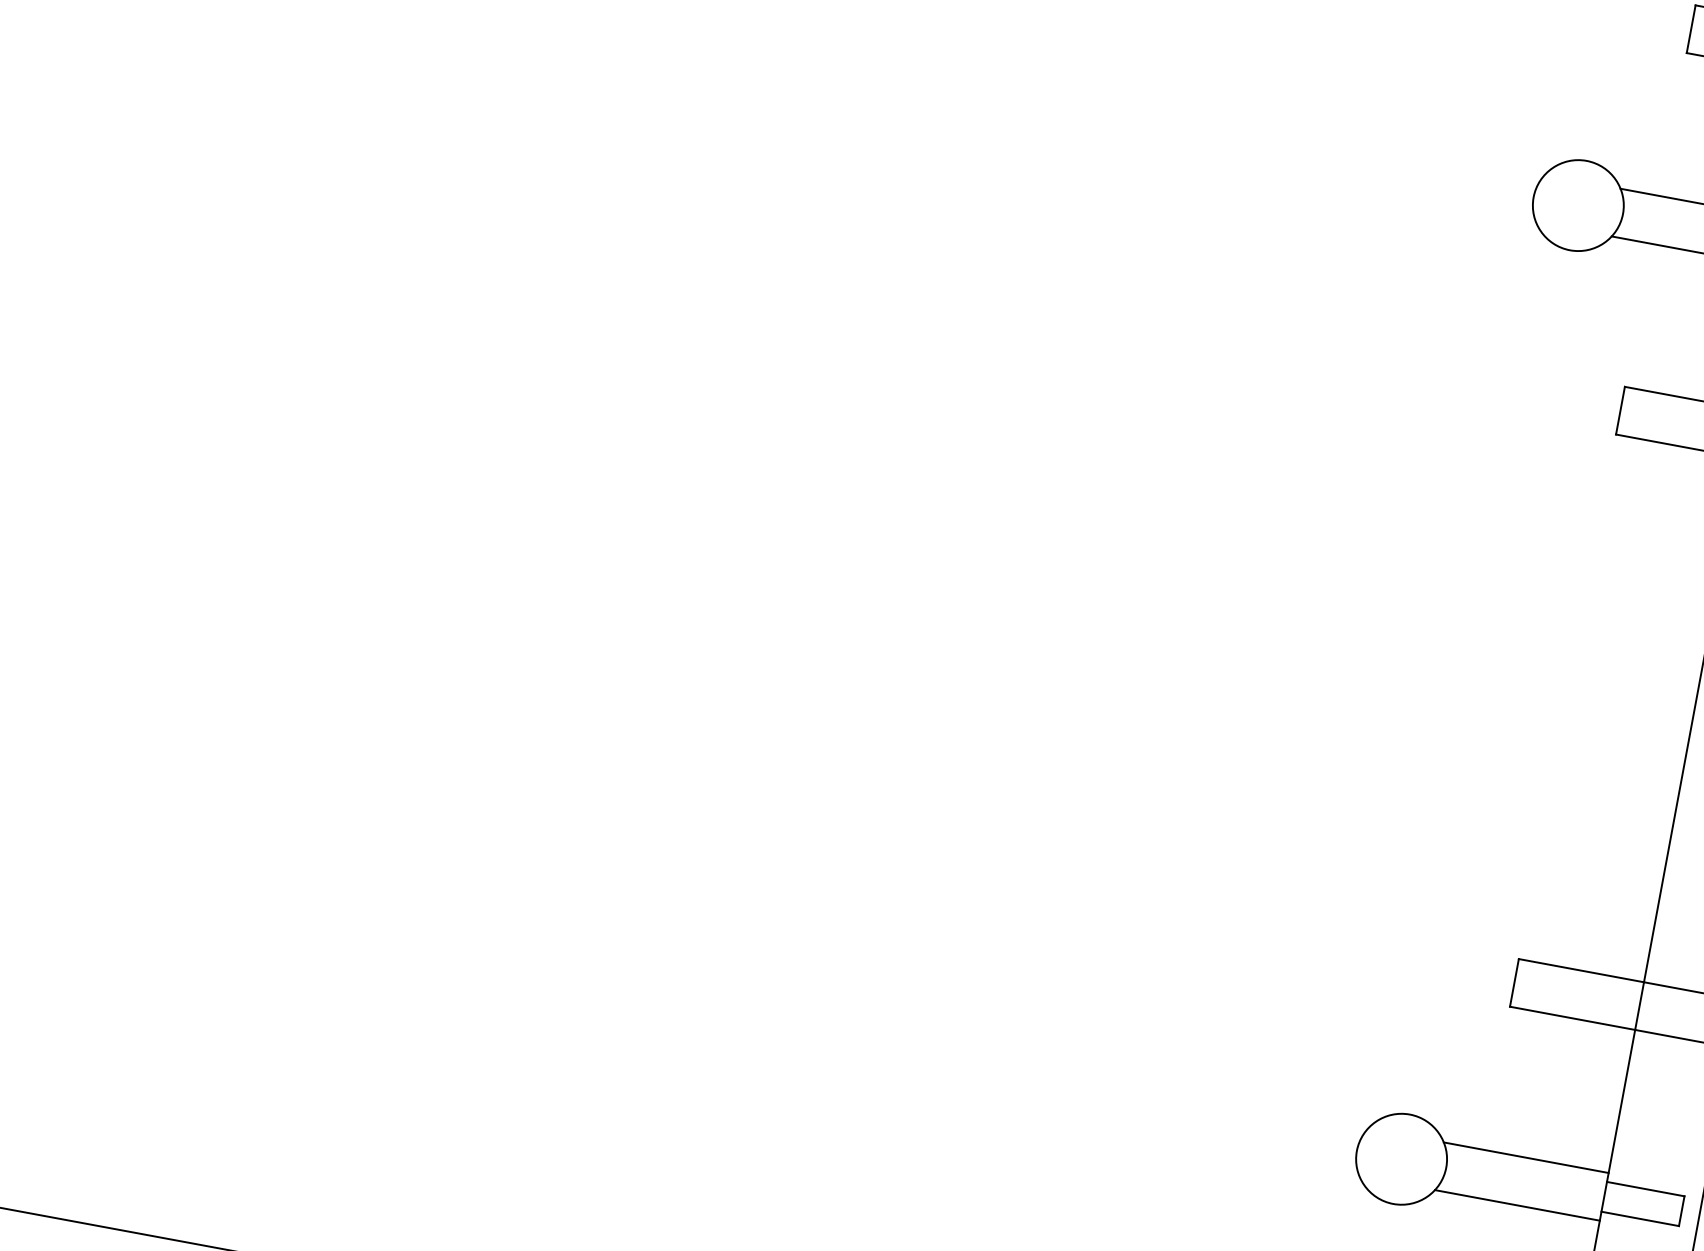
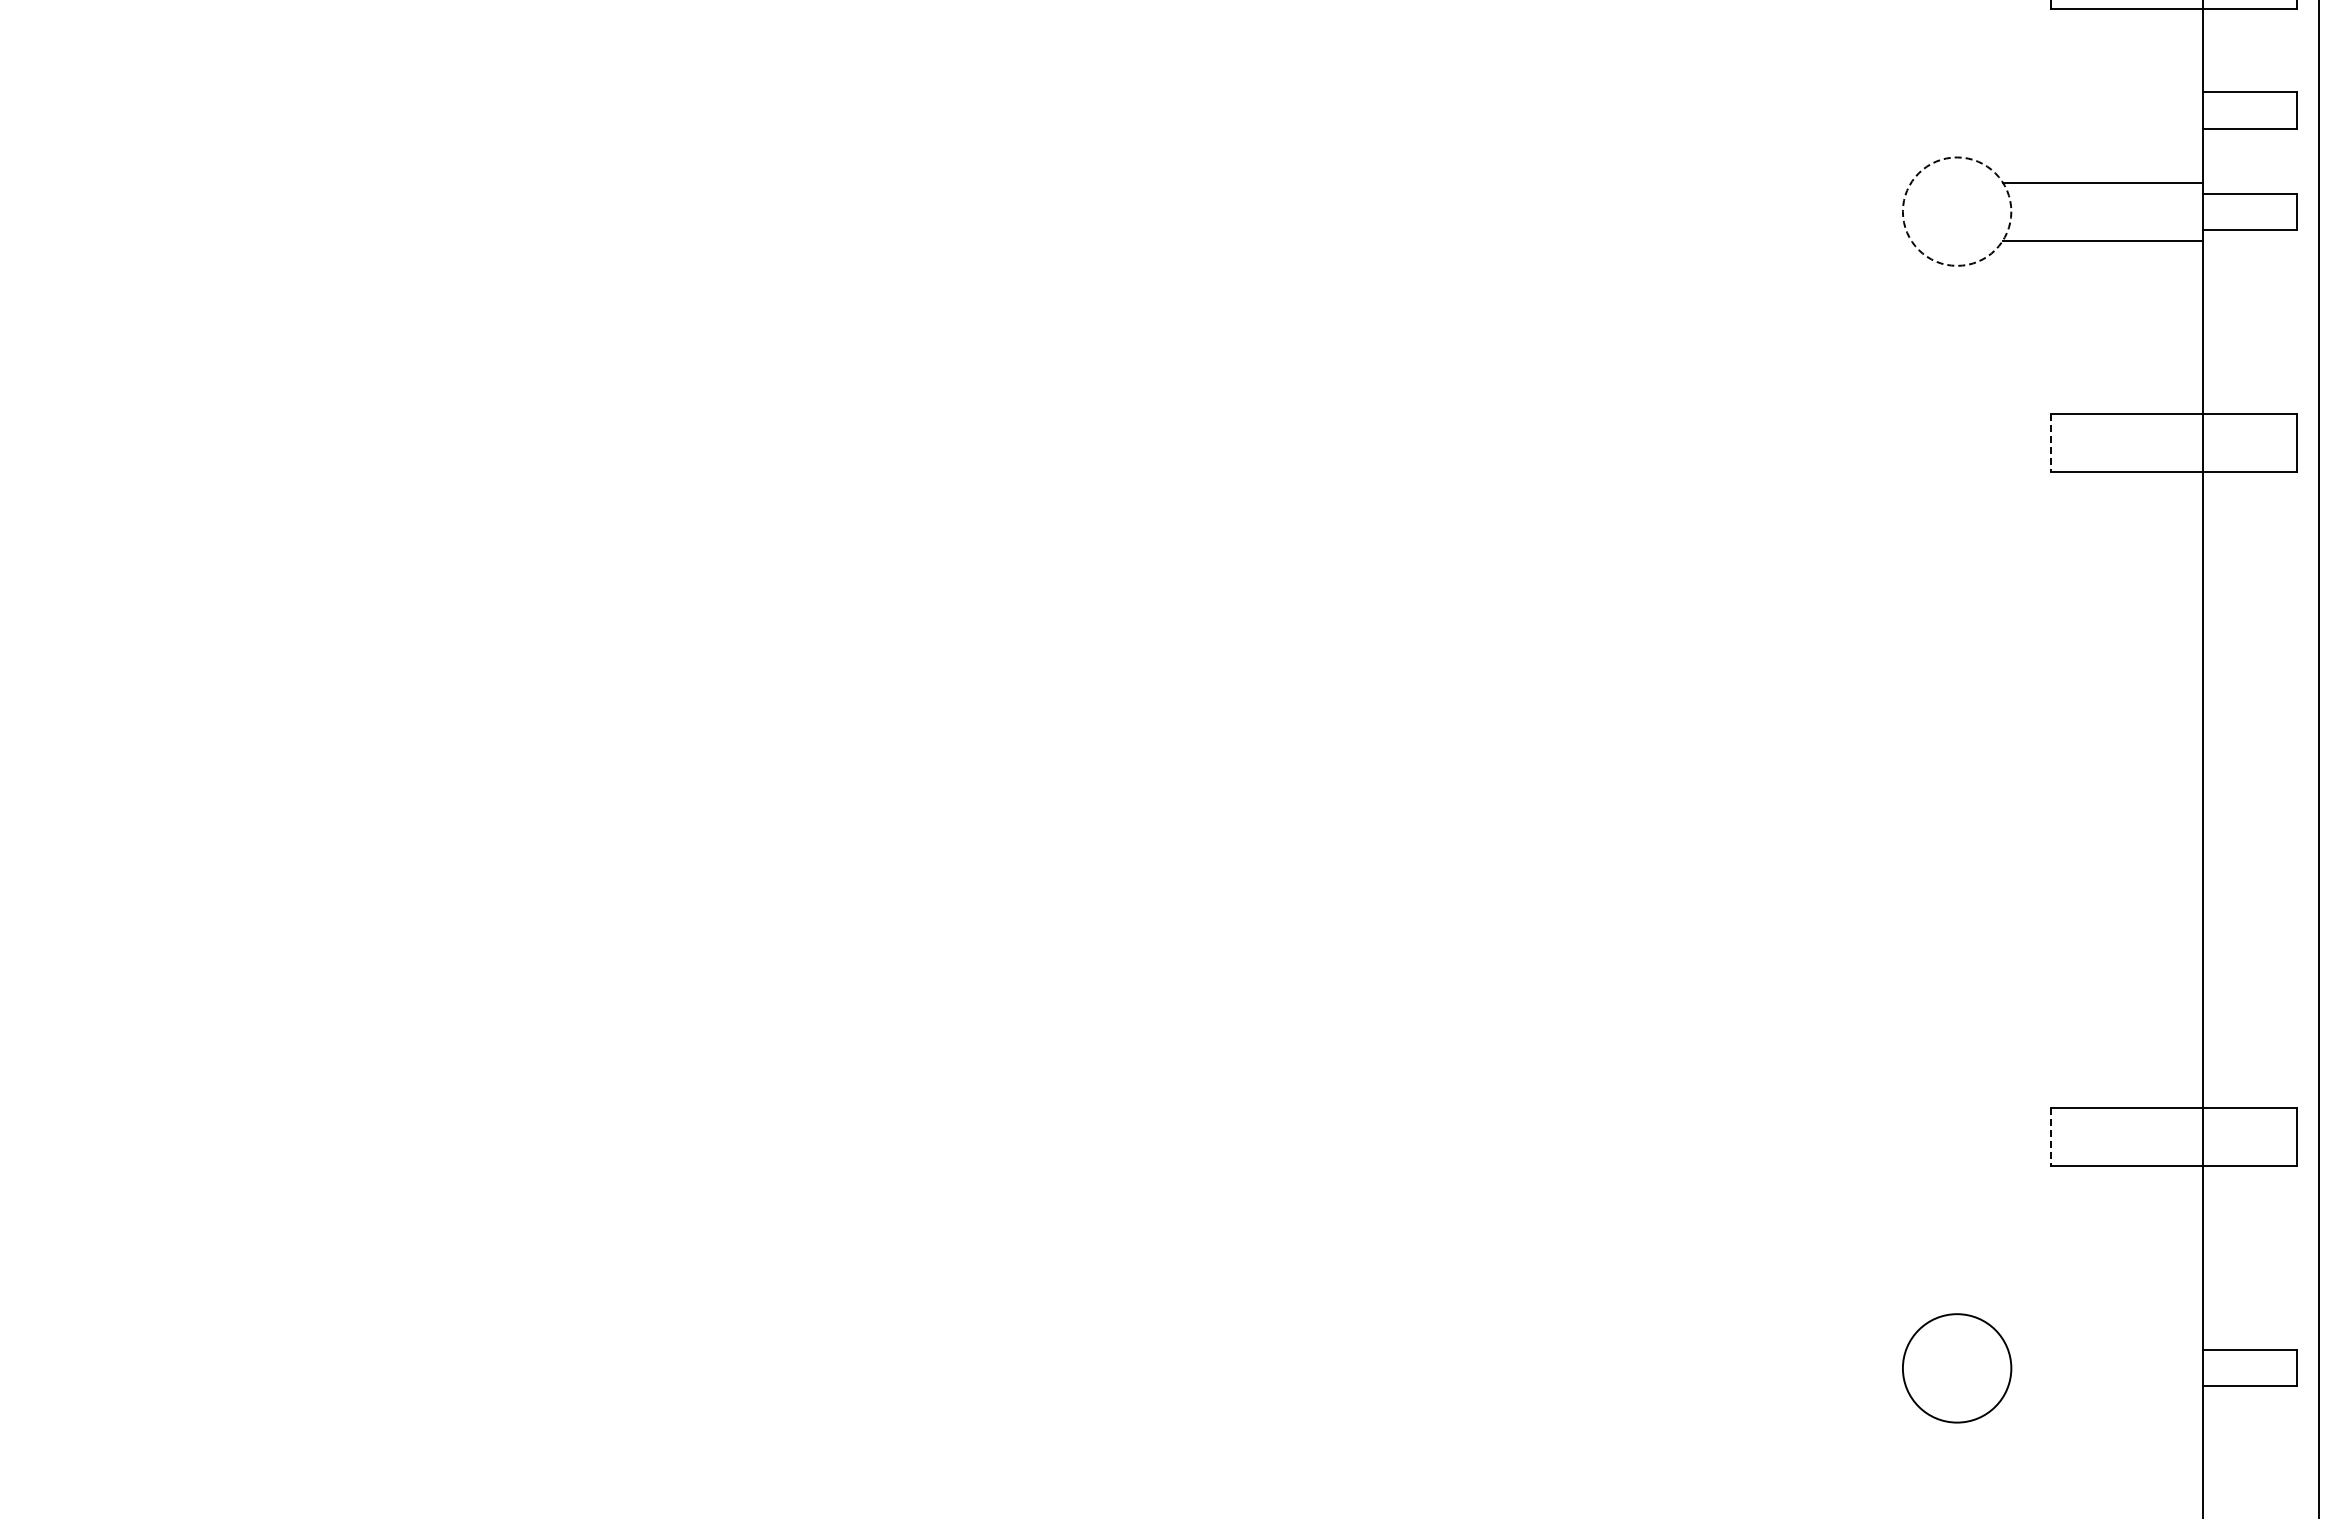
circle: (1577, 205) -> (1956, 211), solid -> dashed
line: (1620, 411) -> (2051, 443), solid -> dashed
line: (1514, 983) -> (2051, 1137), solid -> dashed
line: (1525, 1157) -> (2102, 1339), removed
line: (1517, 1205) -> (2102, 1397), removed

